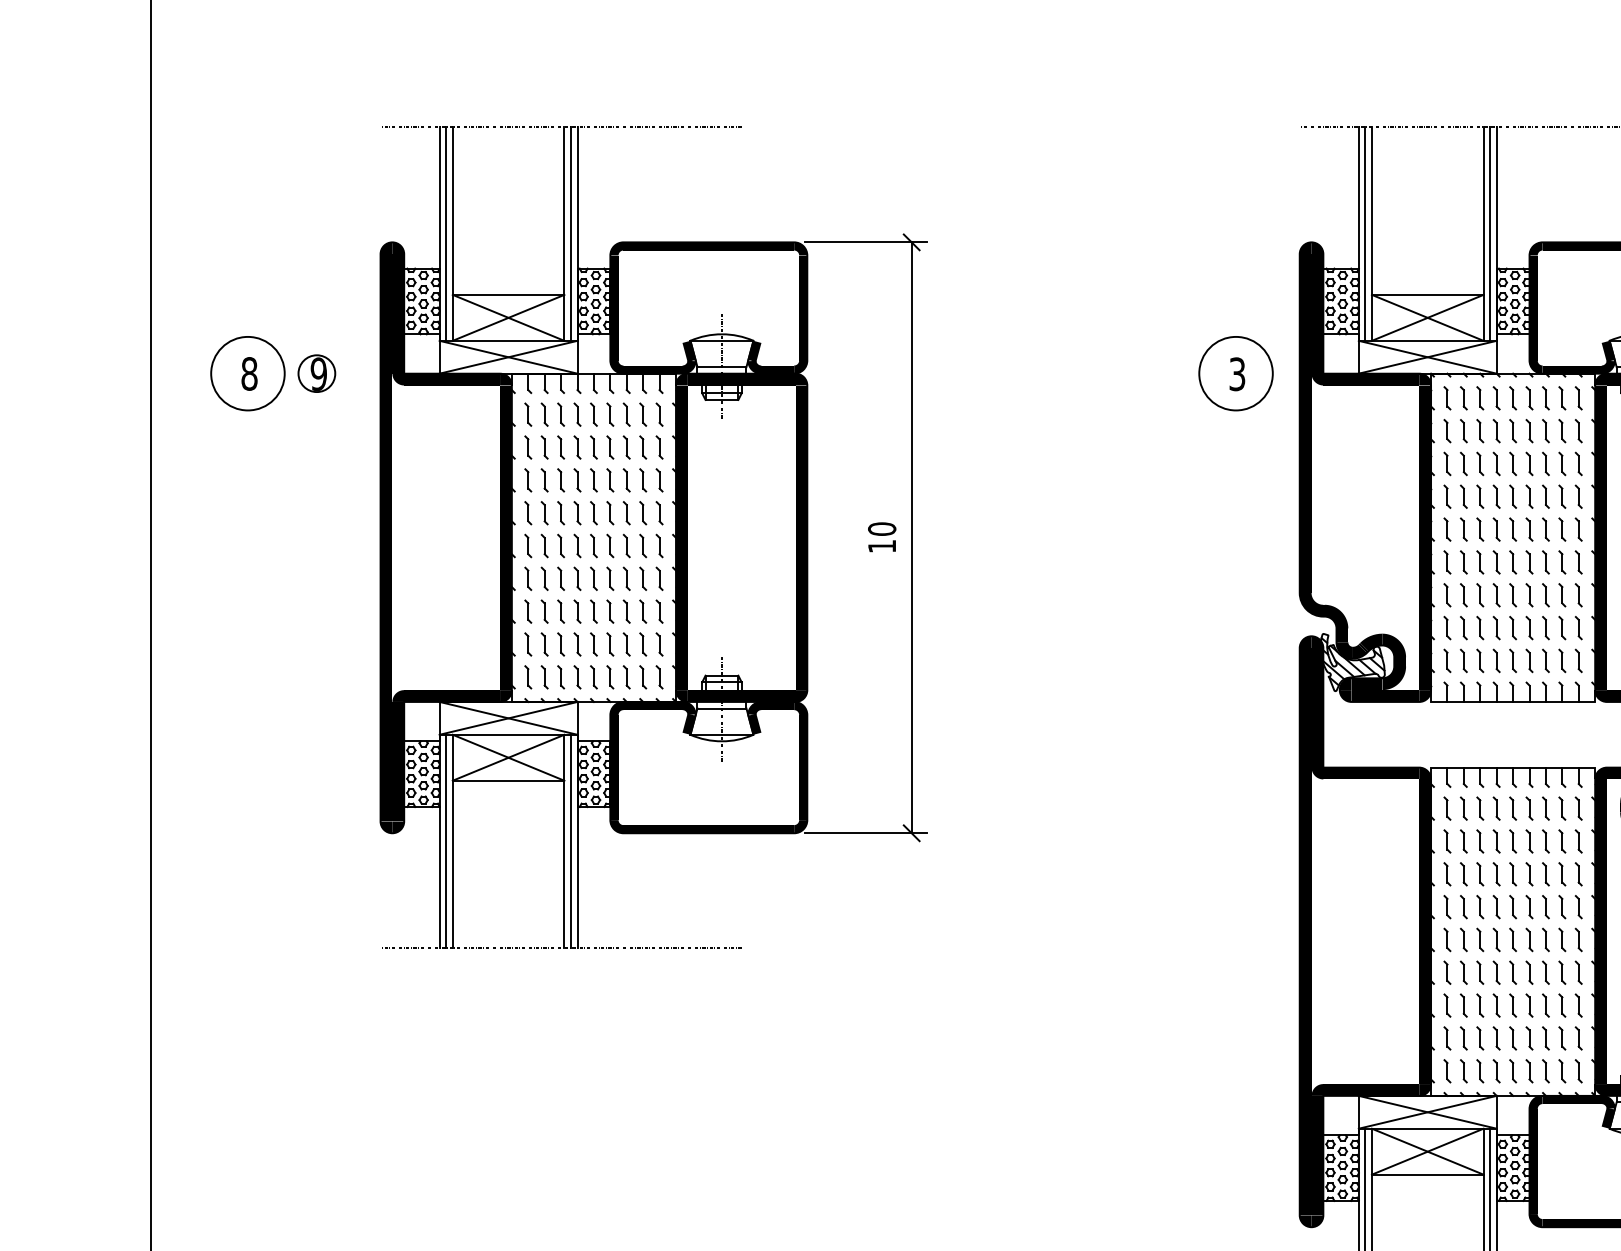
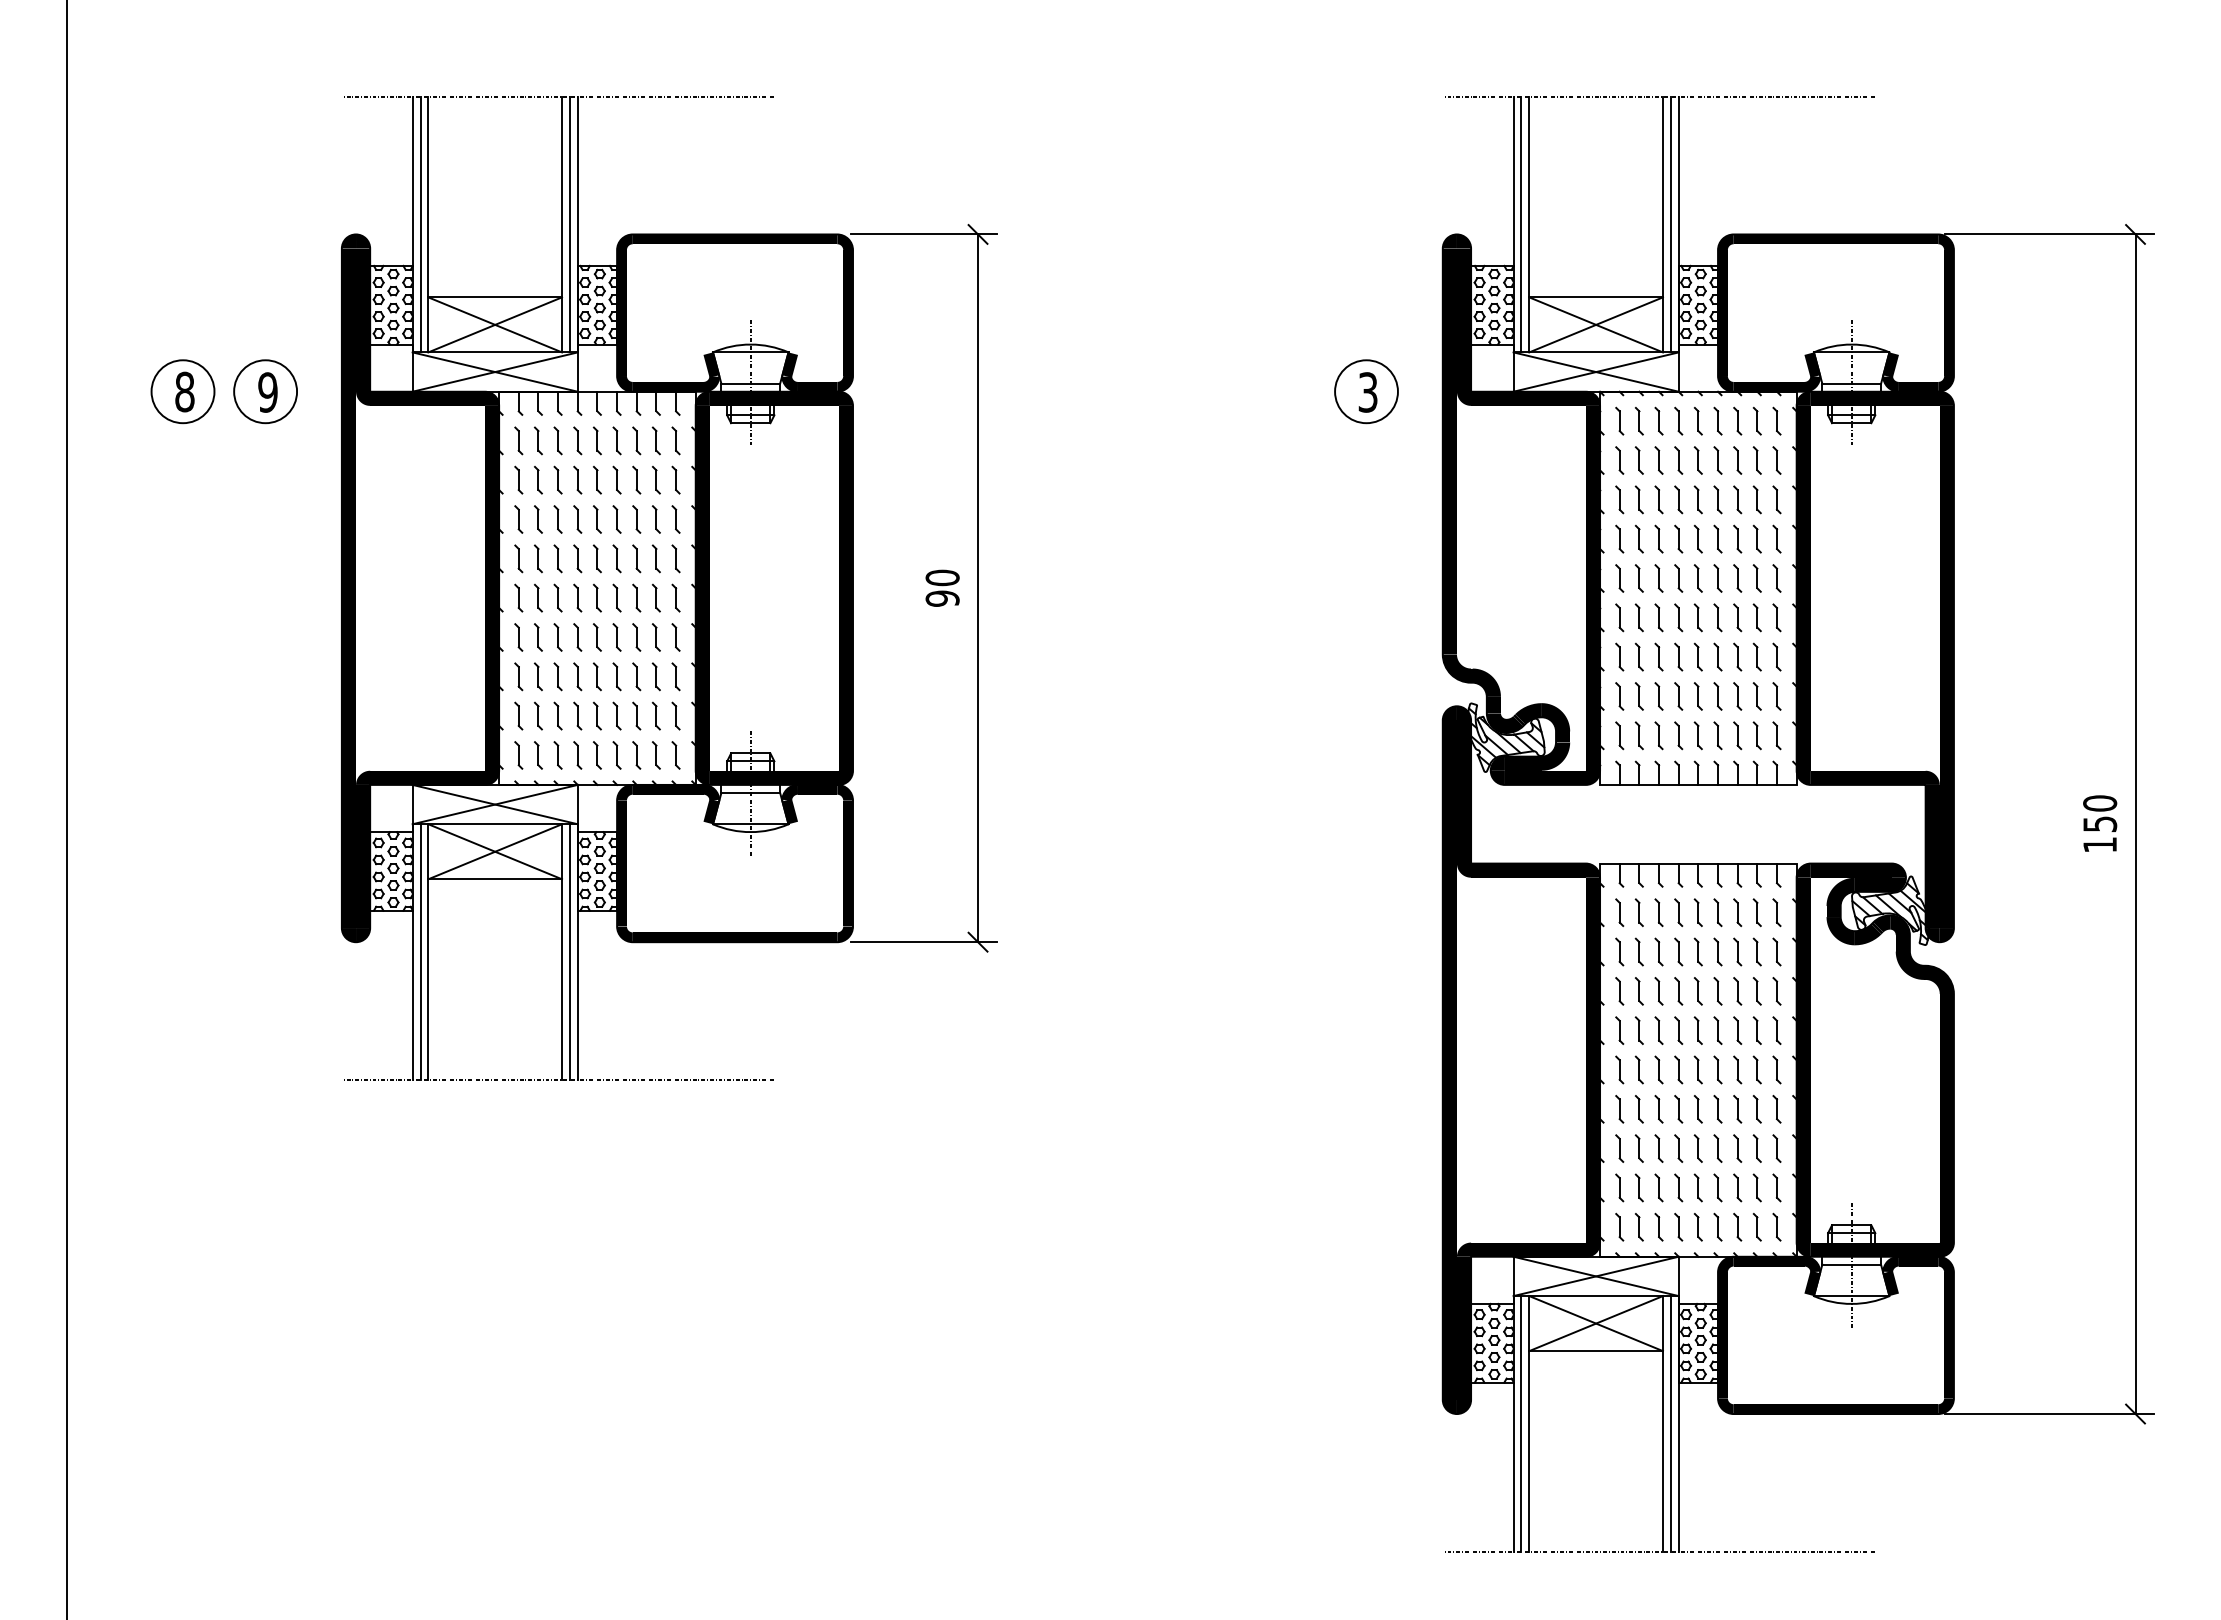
circle: (247, 373) -> (182, 391), size x0.71
circle: (316, 373) -> (265, 391), size x1.43
circle: (1236, 373) -> (1366, 391), size x0.71
text: (882, 546) -> (942, 598), 10 -> 90

